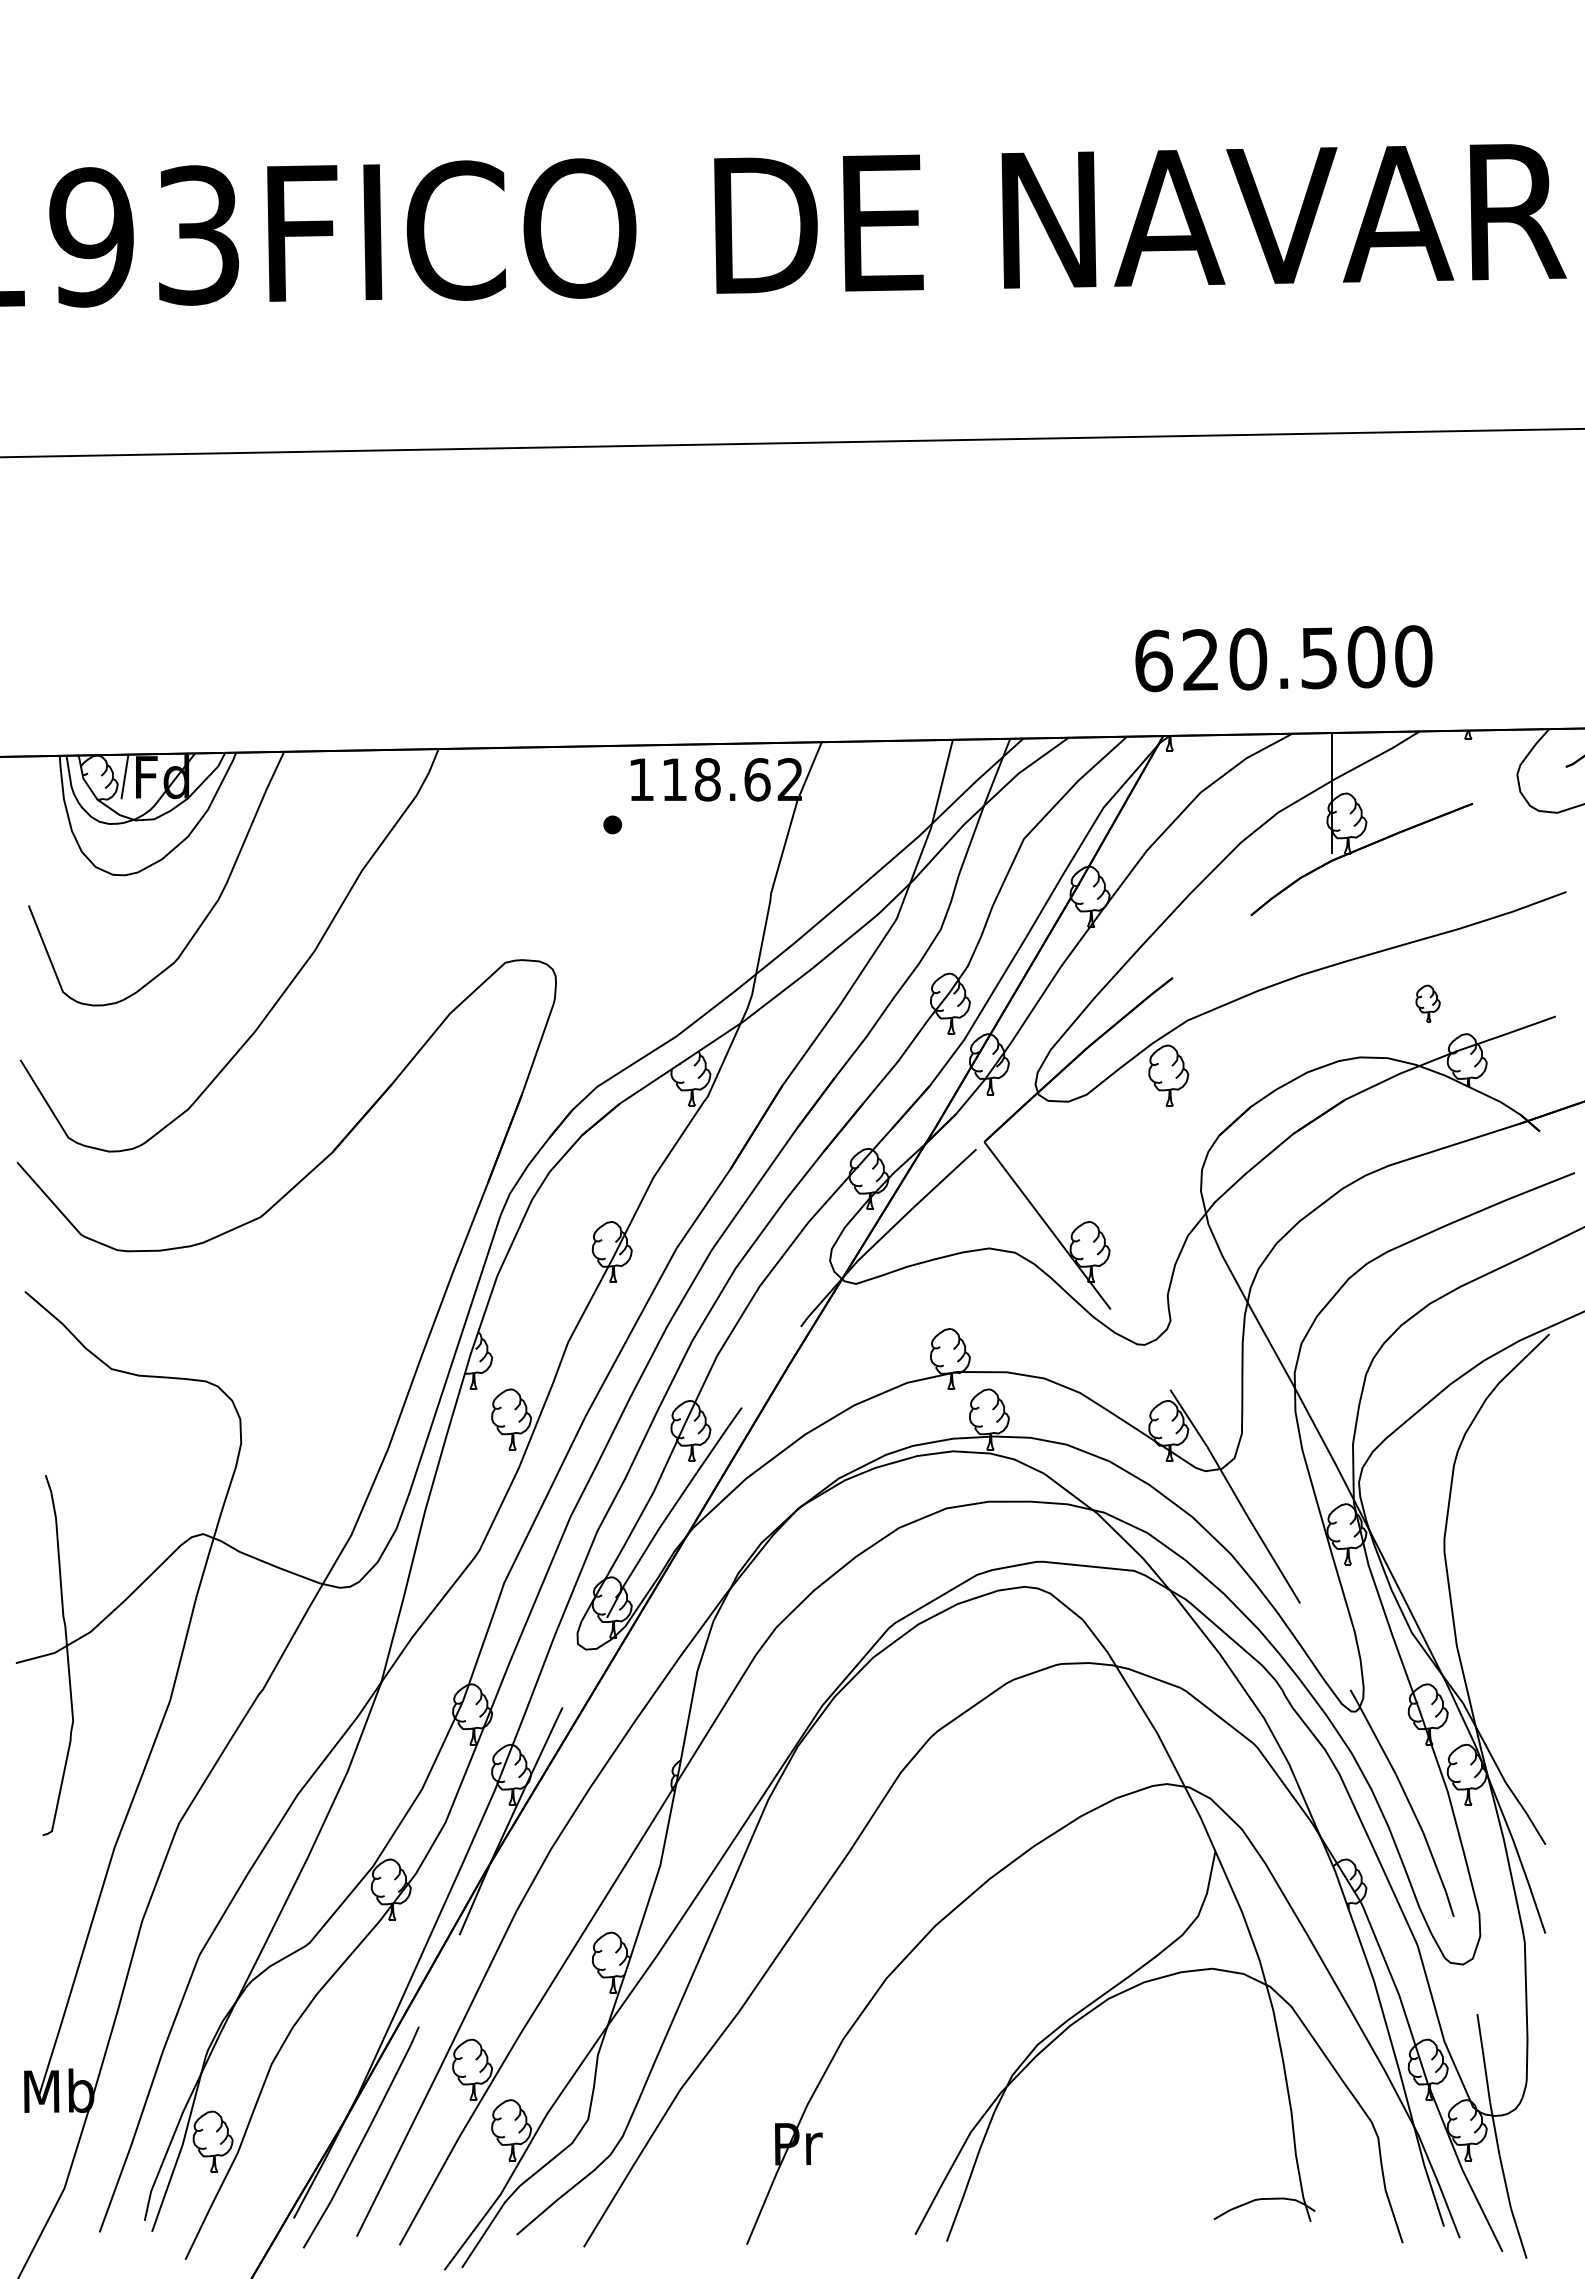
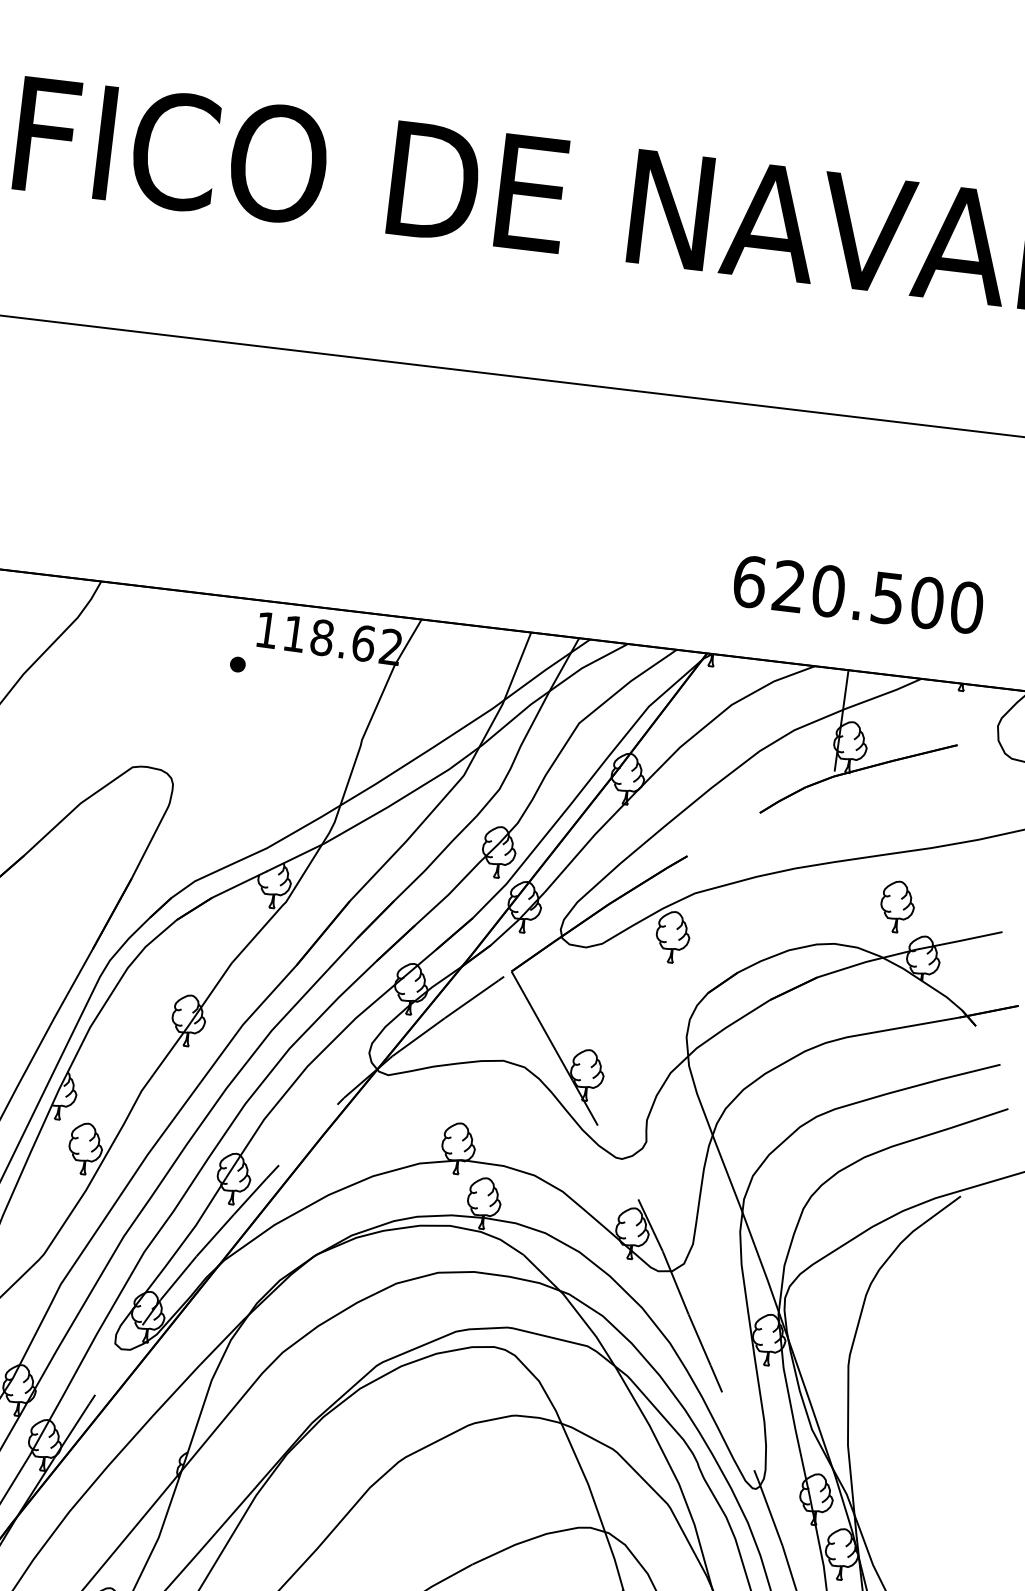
text: (1283, 658) -> (858, 594), moved
part: (1427, 1003) -> (896, 906), size x1.67

